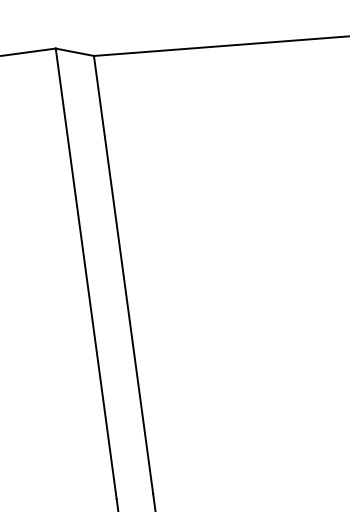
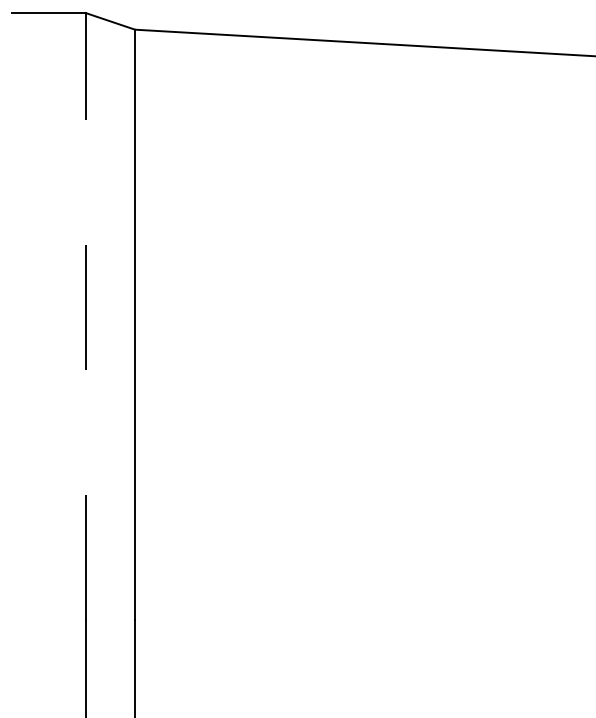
line: (85, 273) -> (85, 316), solid -> dashed

